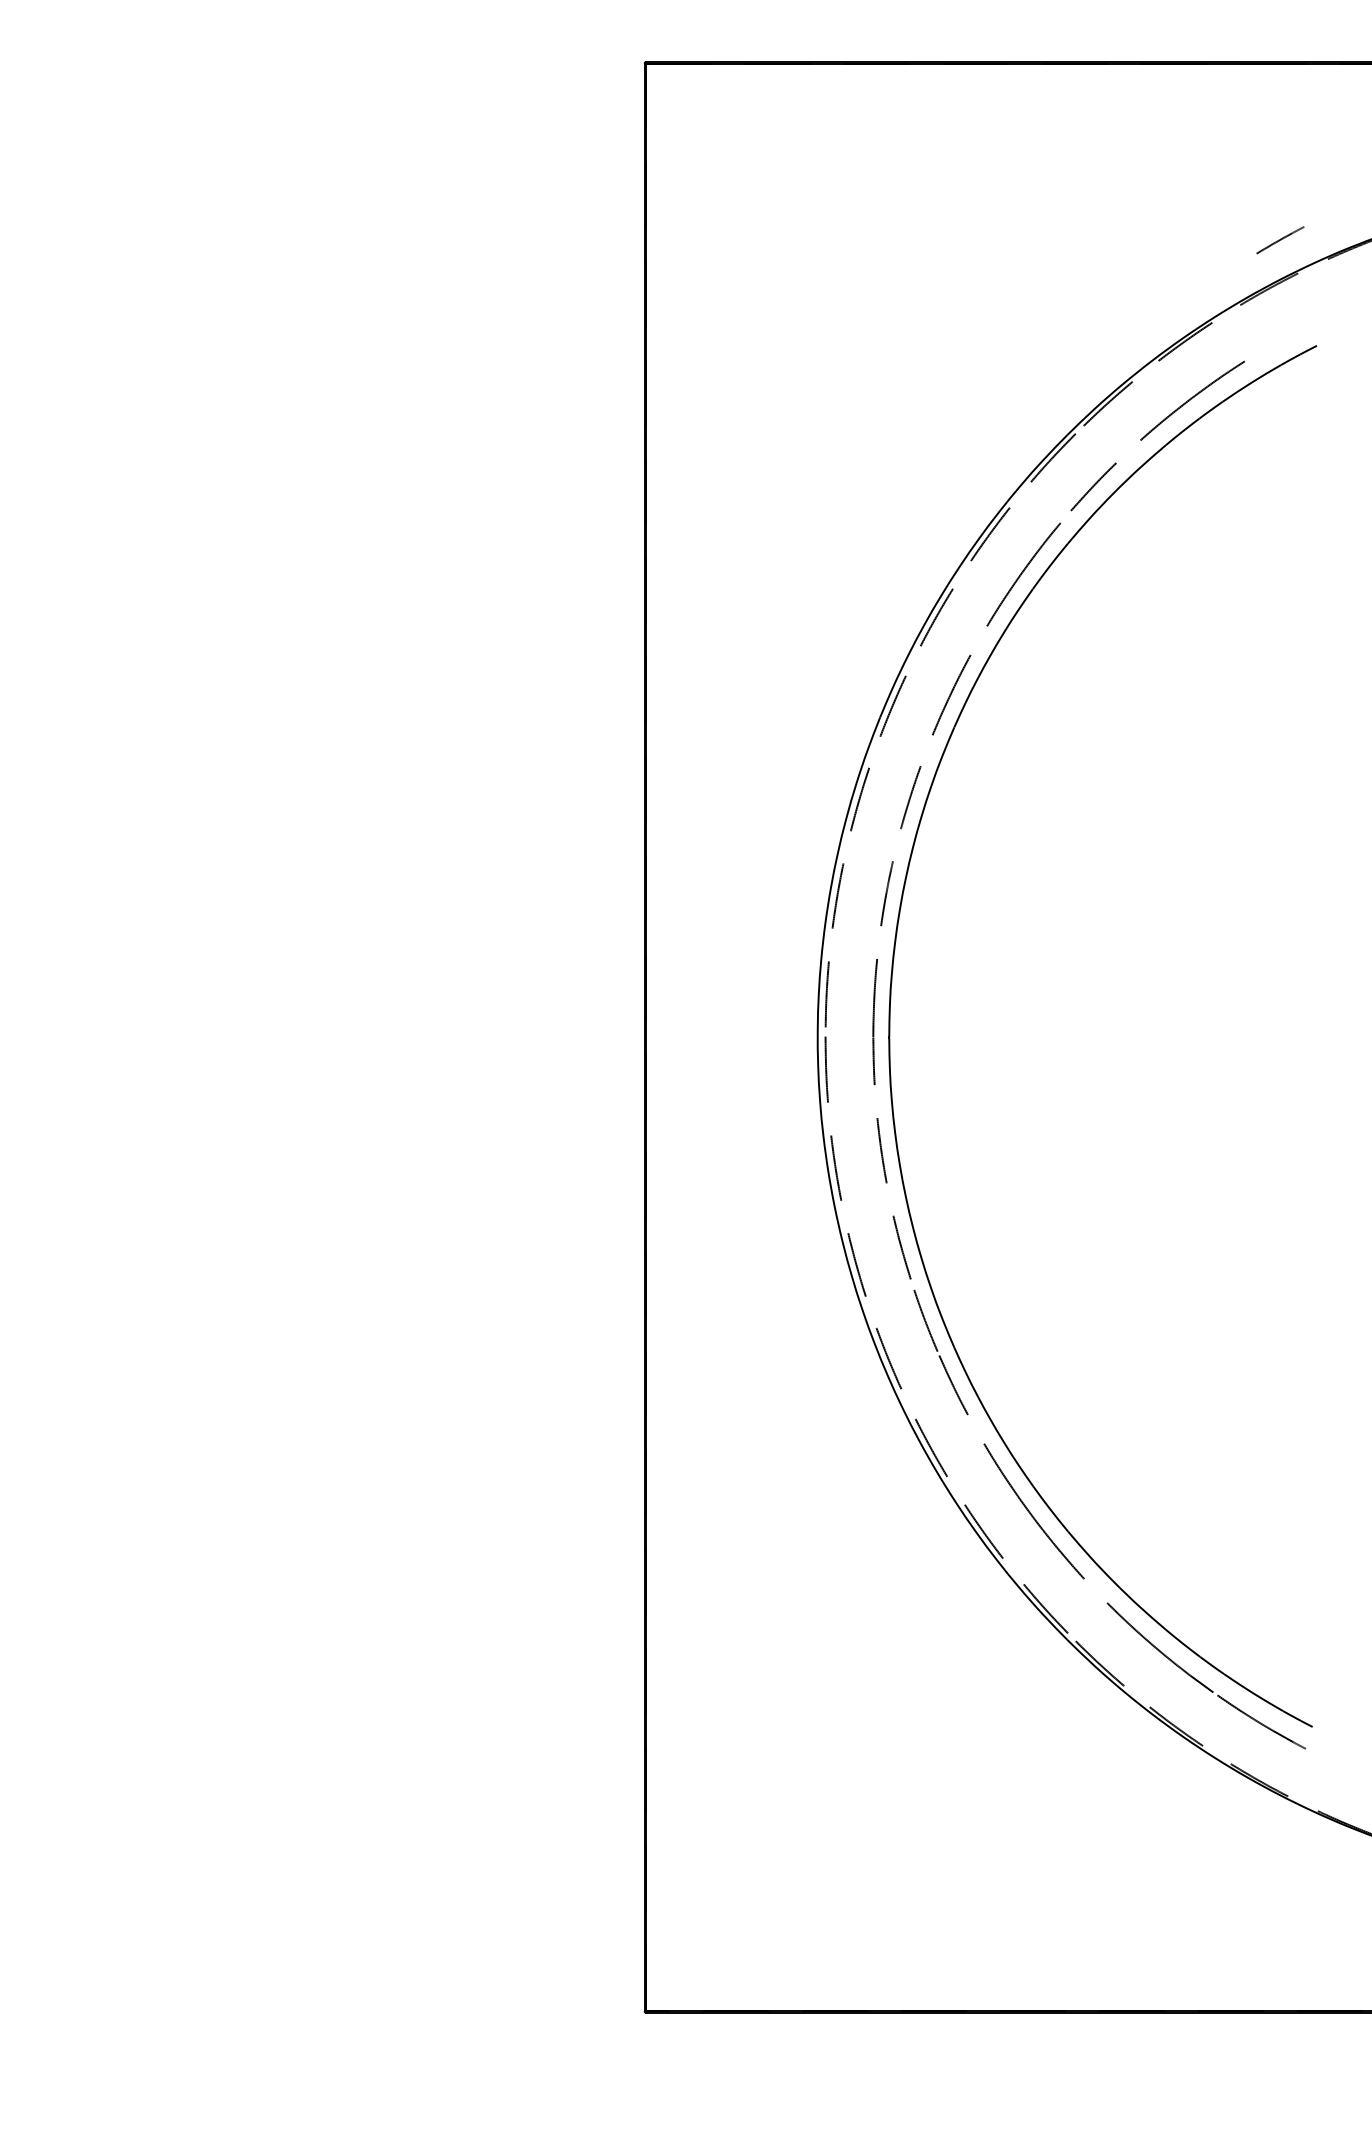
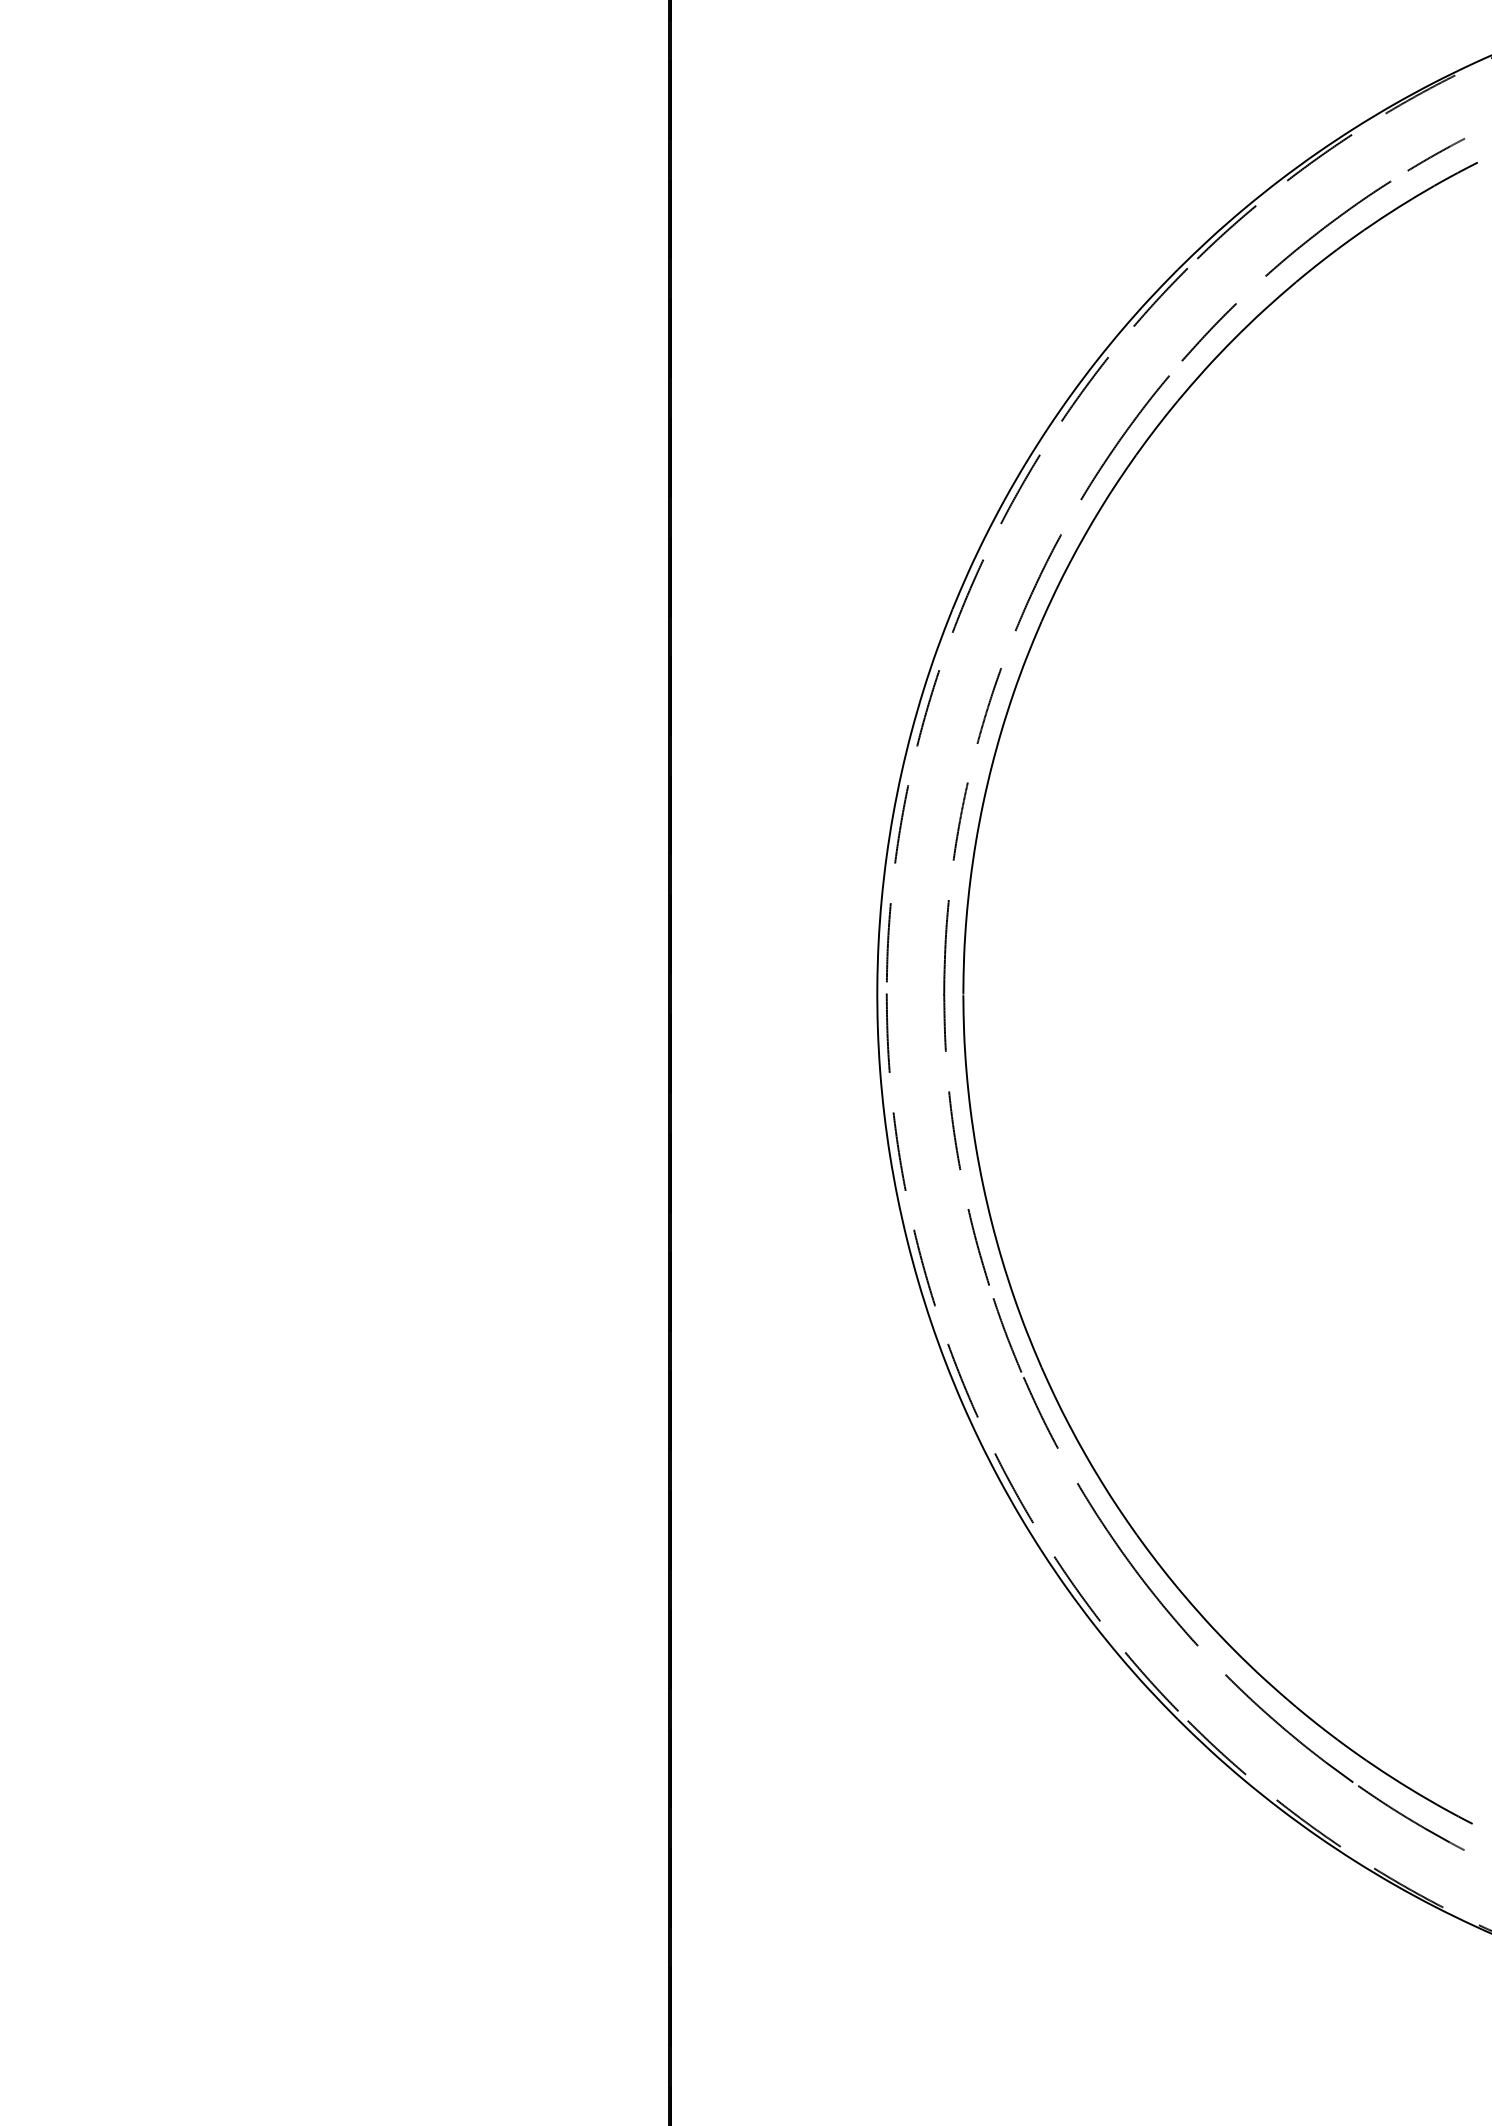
line: (1280, 240) -> (1436, 154), moved

